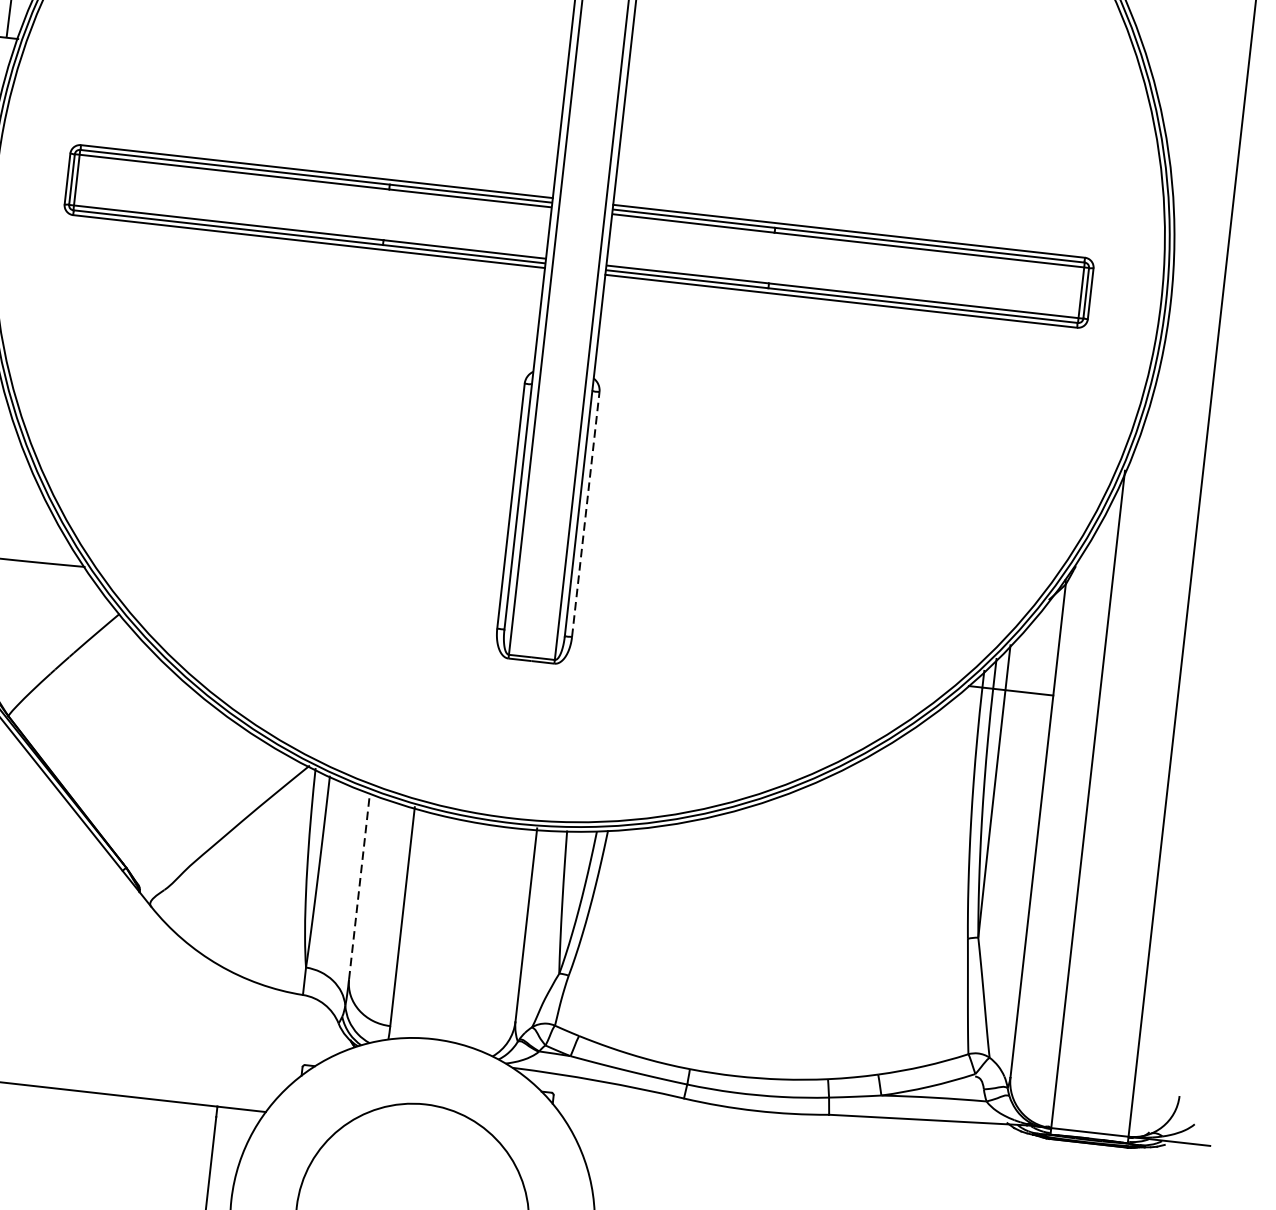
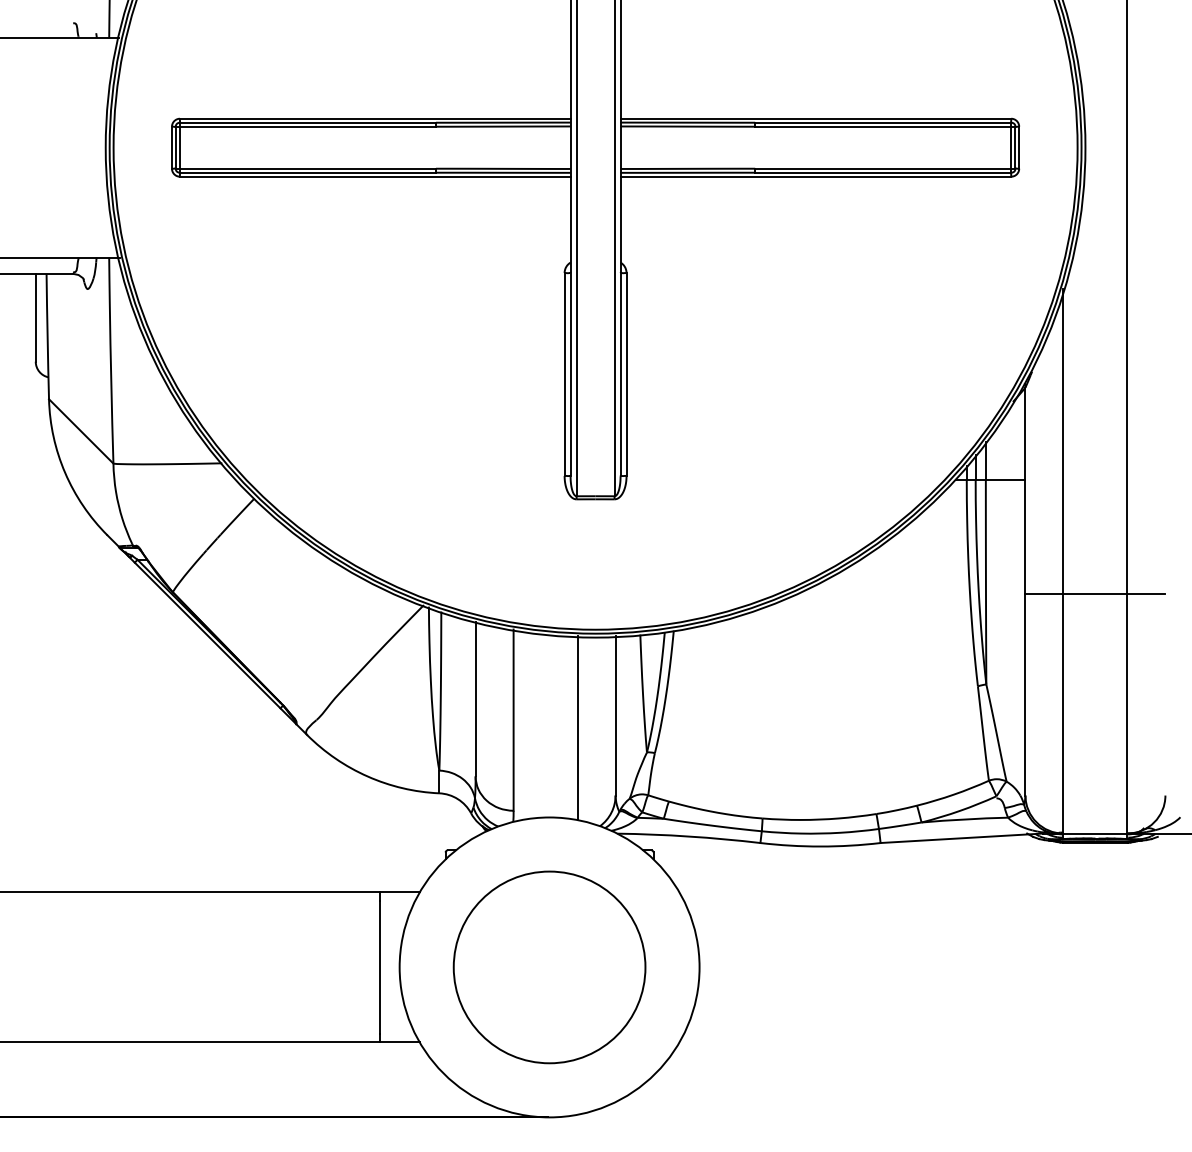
line: (585, 514) -> (626, 374), dashed -> solid
line: (1122, 842) -> (1095, 593), added
line: (359, 885) -> (475, 698), dashed -> solid
line: (478, 934) -> (577, 727), added

